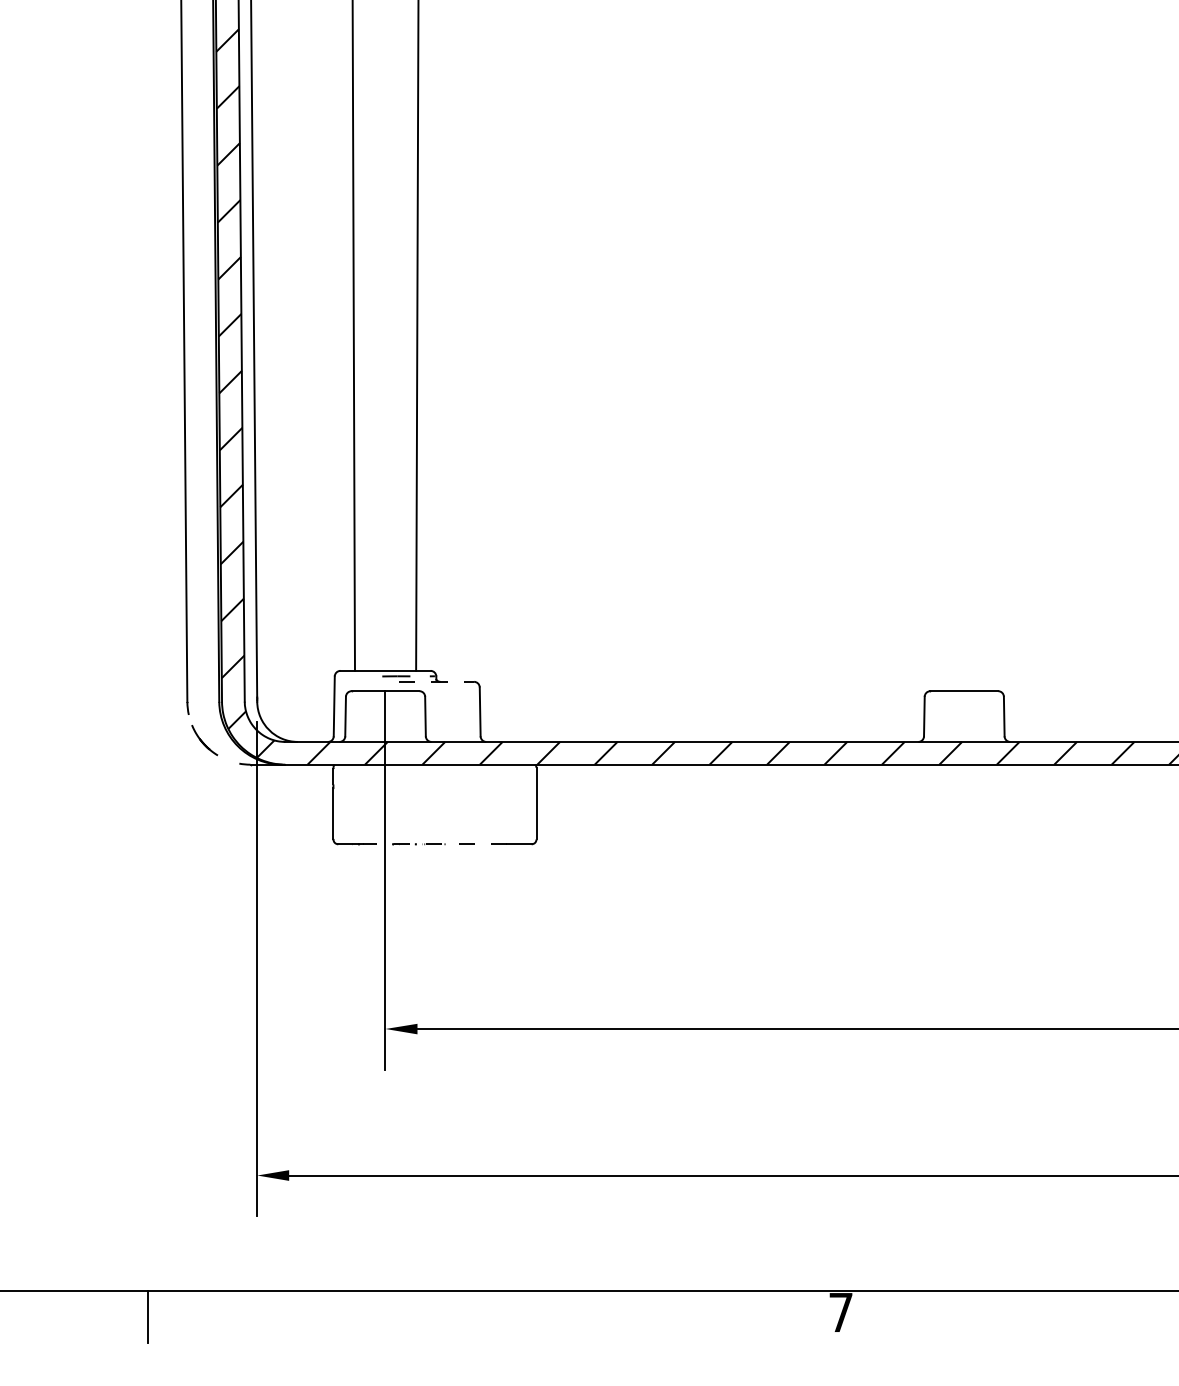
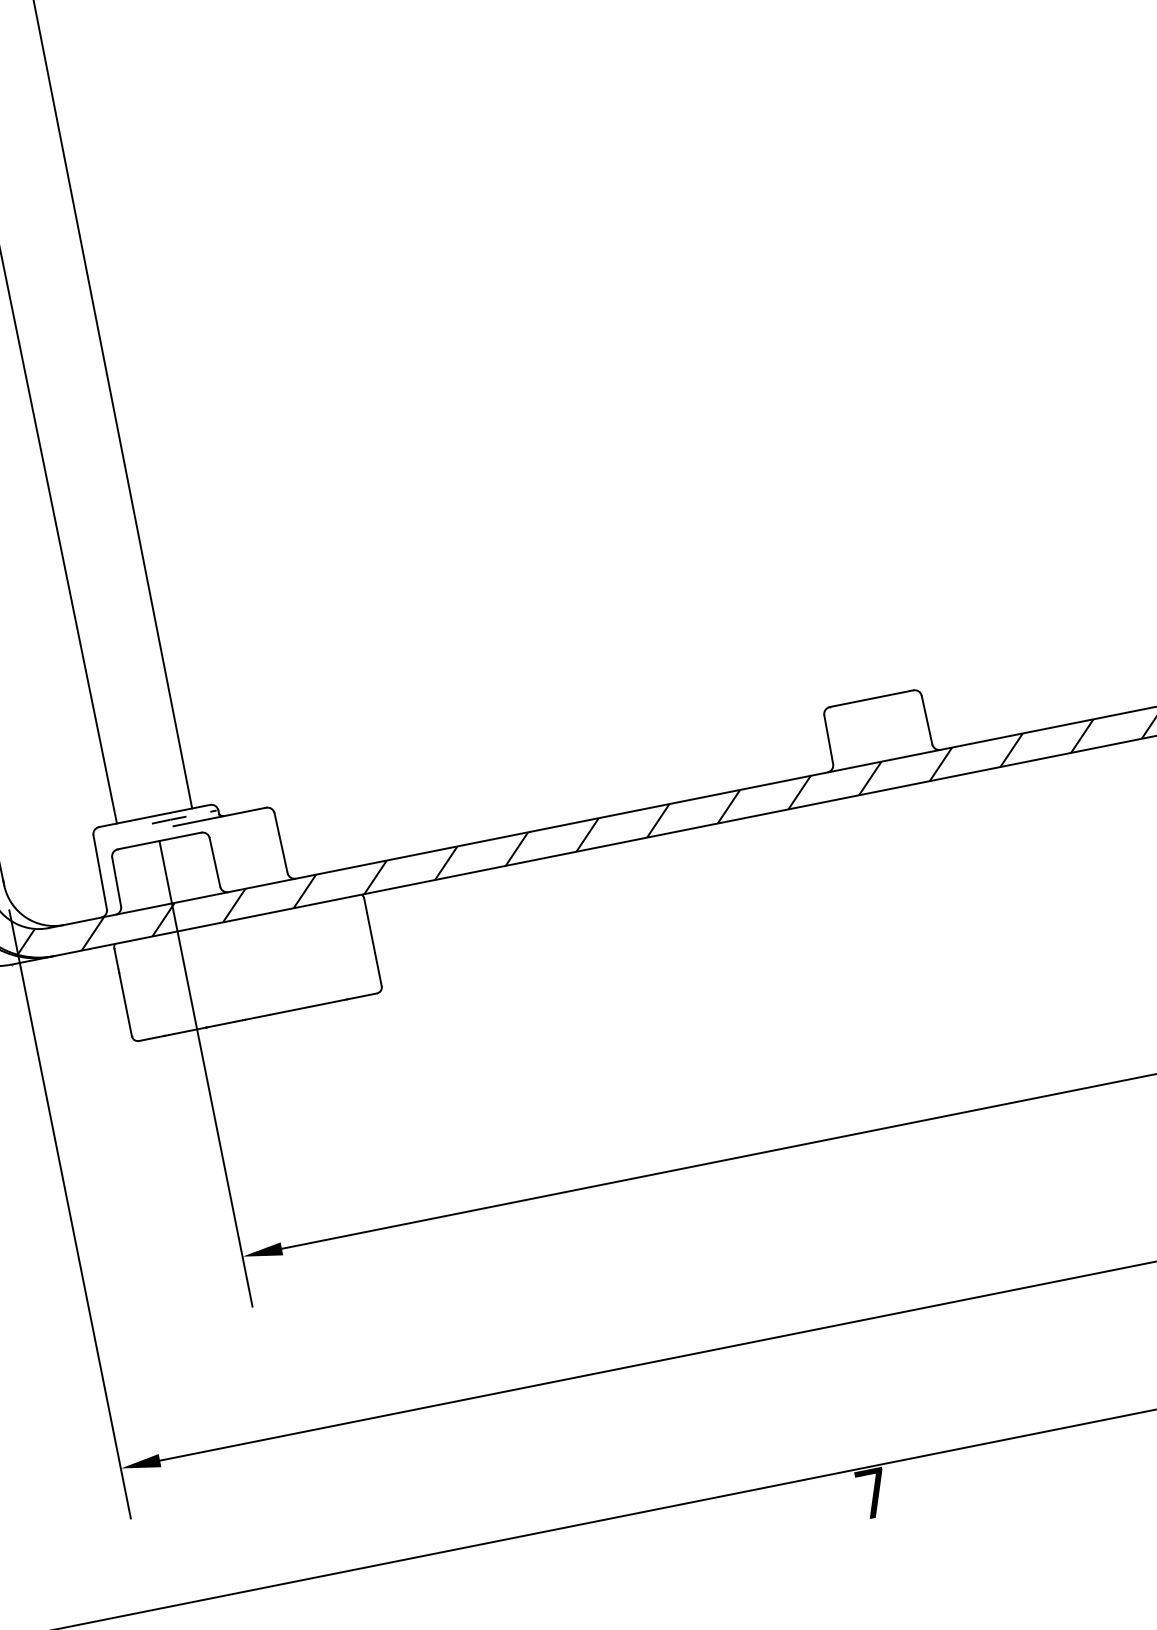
line: (436, 681) -> (219, 816), dashed -> solid
line: (434, 844) -> (257, 1017), dashed -> solid

